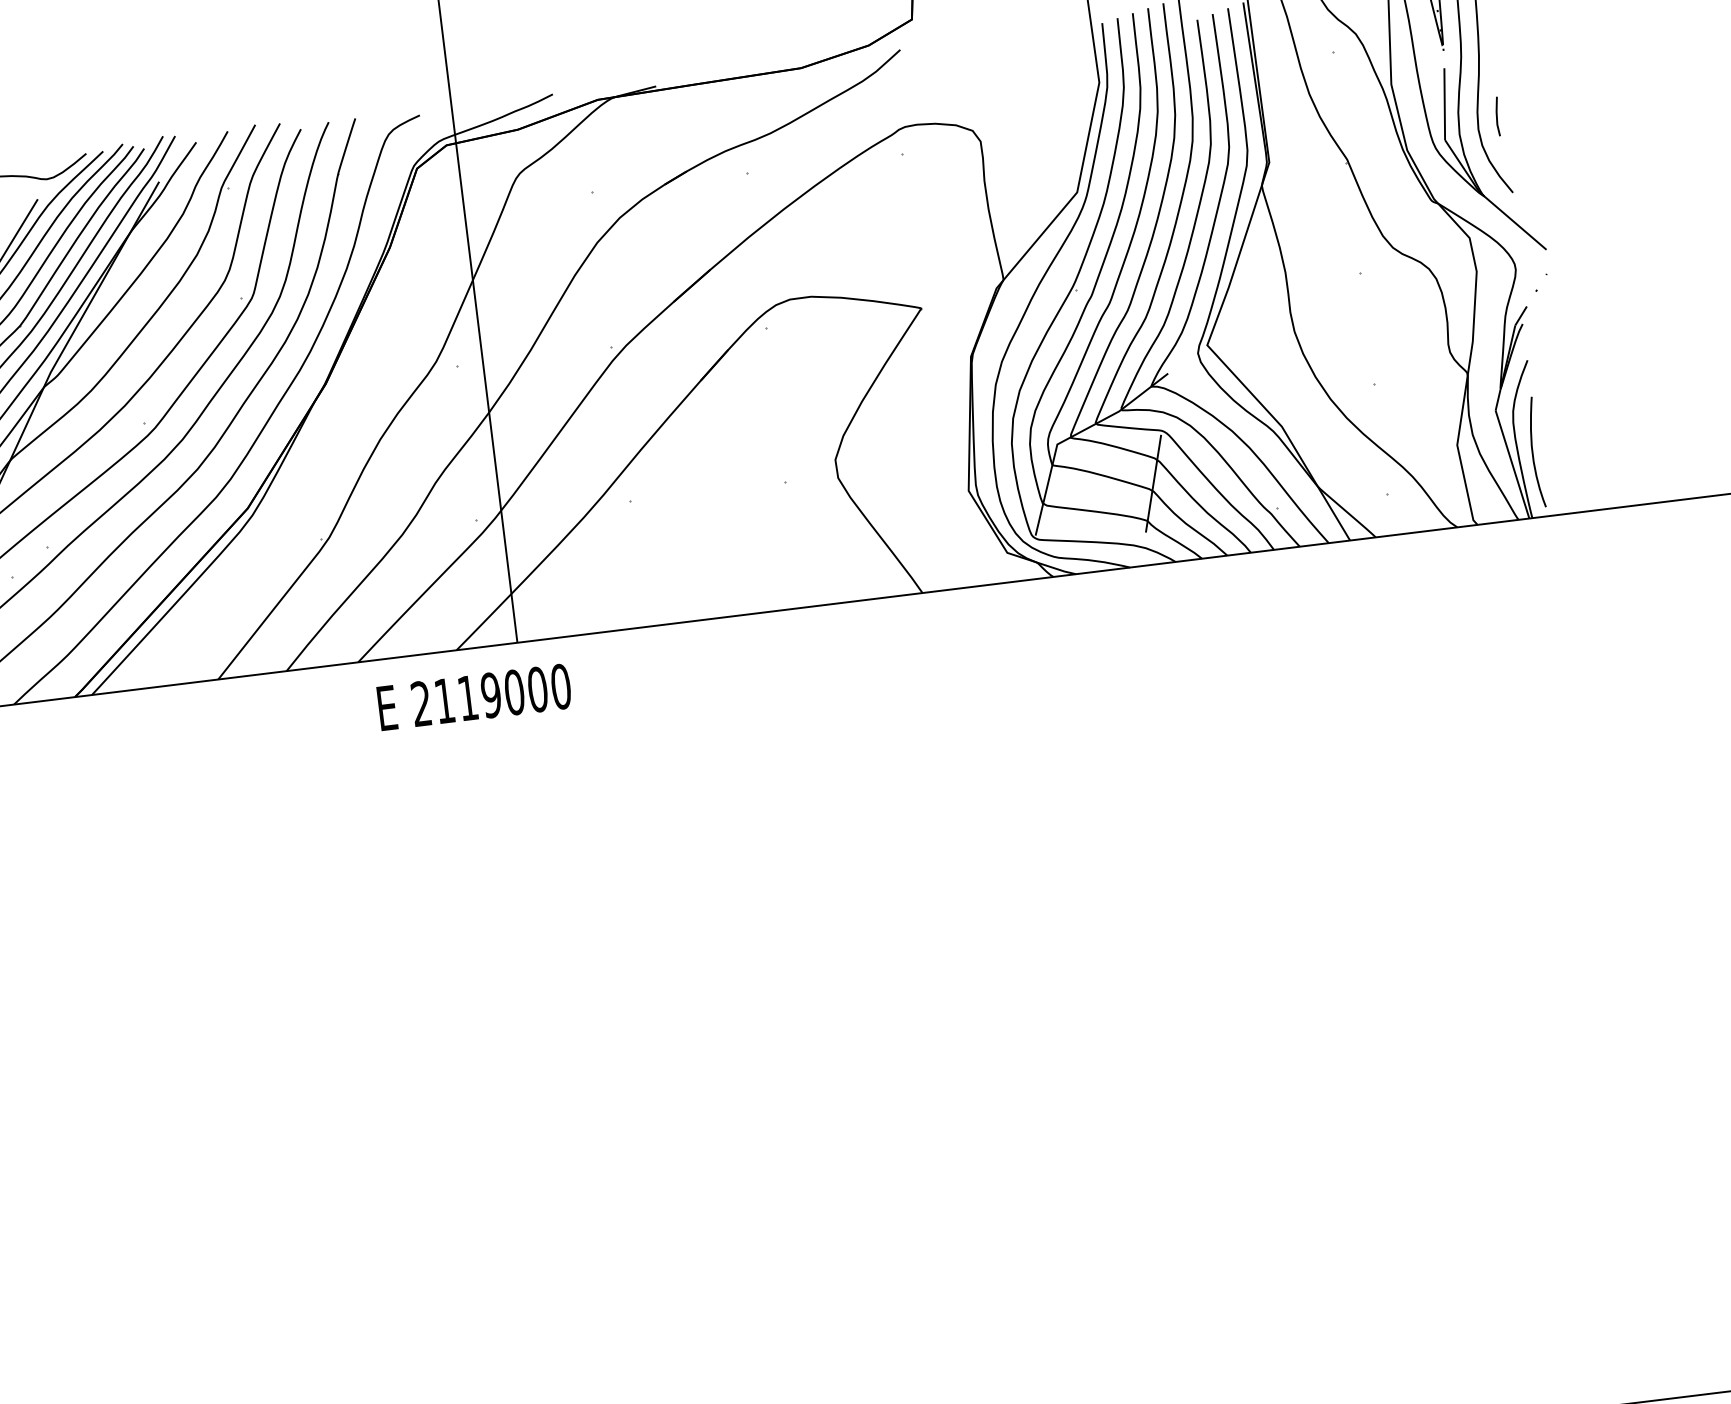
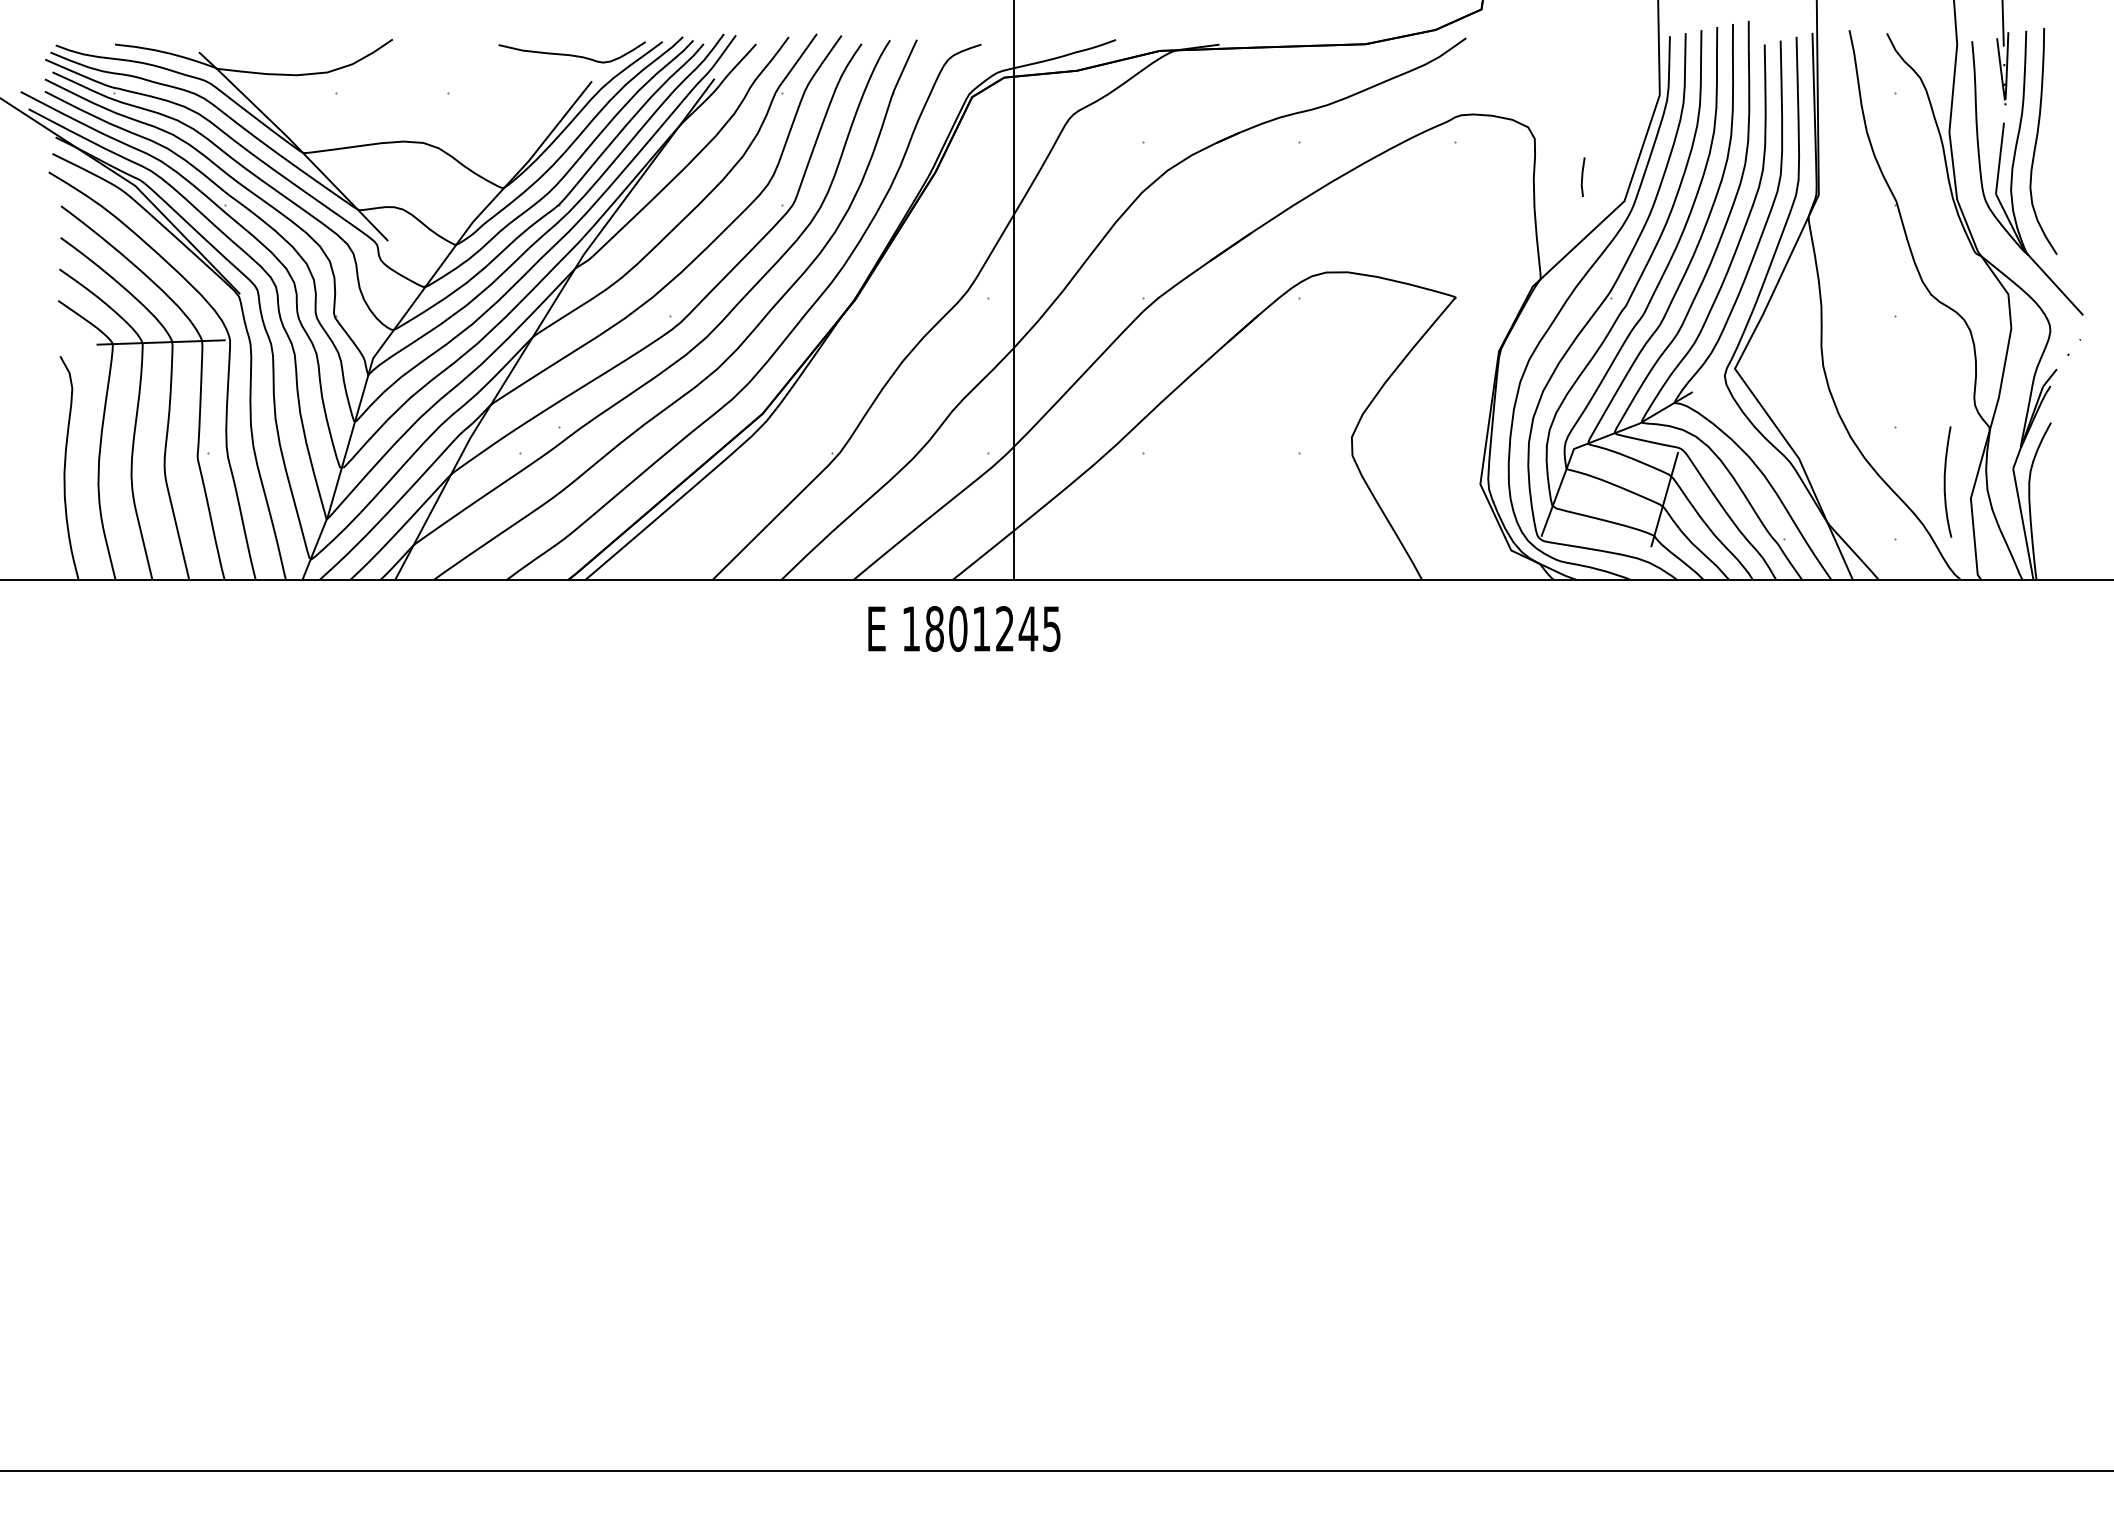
line: (1497, 115) -> (1582, 176), moved
curve: (1533, 452) -> (1945, 481), moved
text: (491, 694) -> (981, 628), 2119000 -> 1801245

